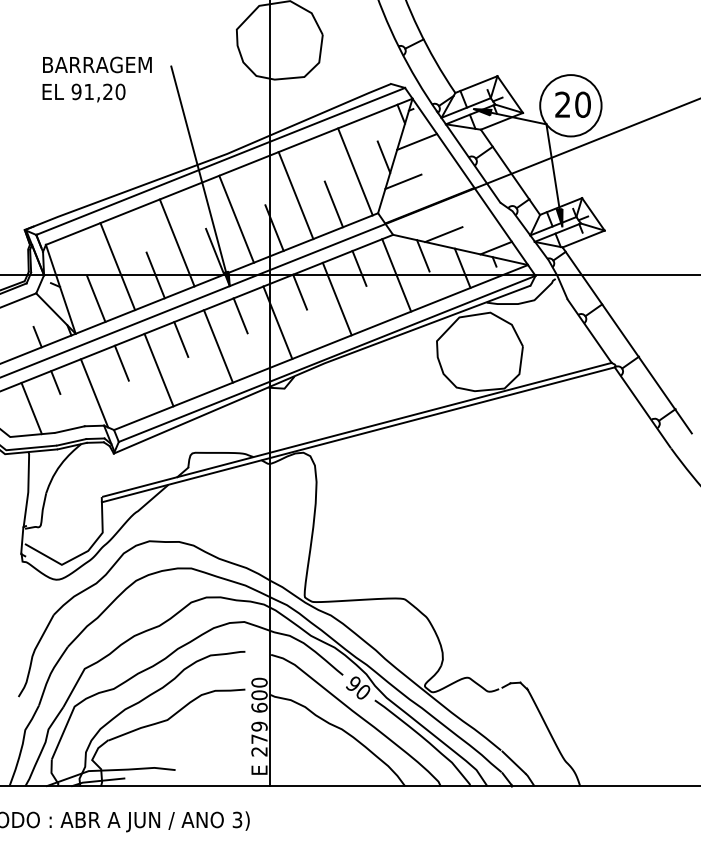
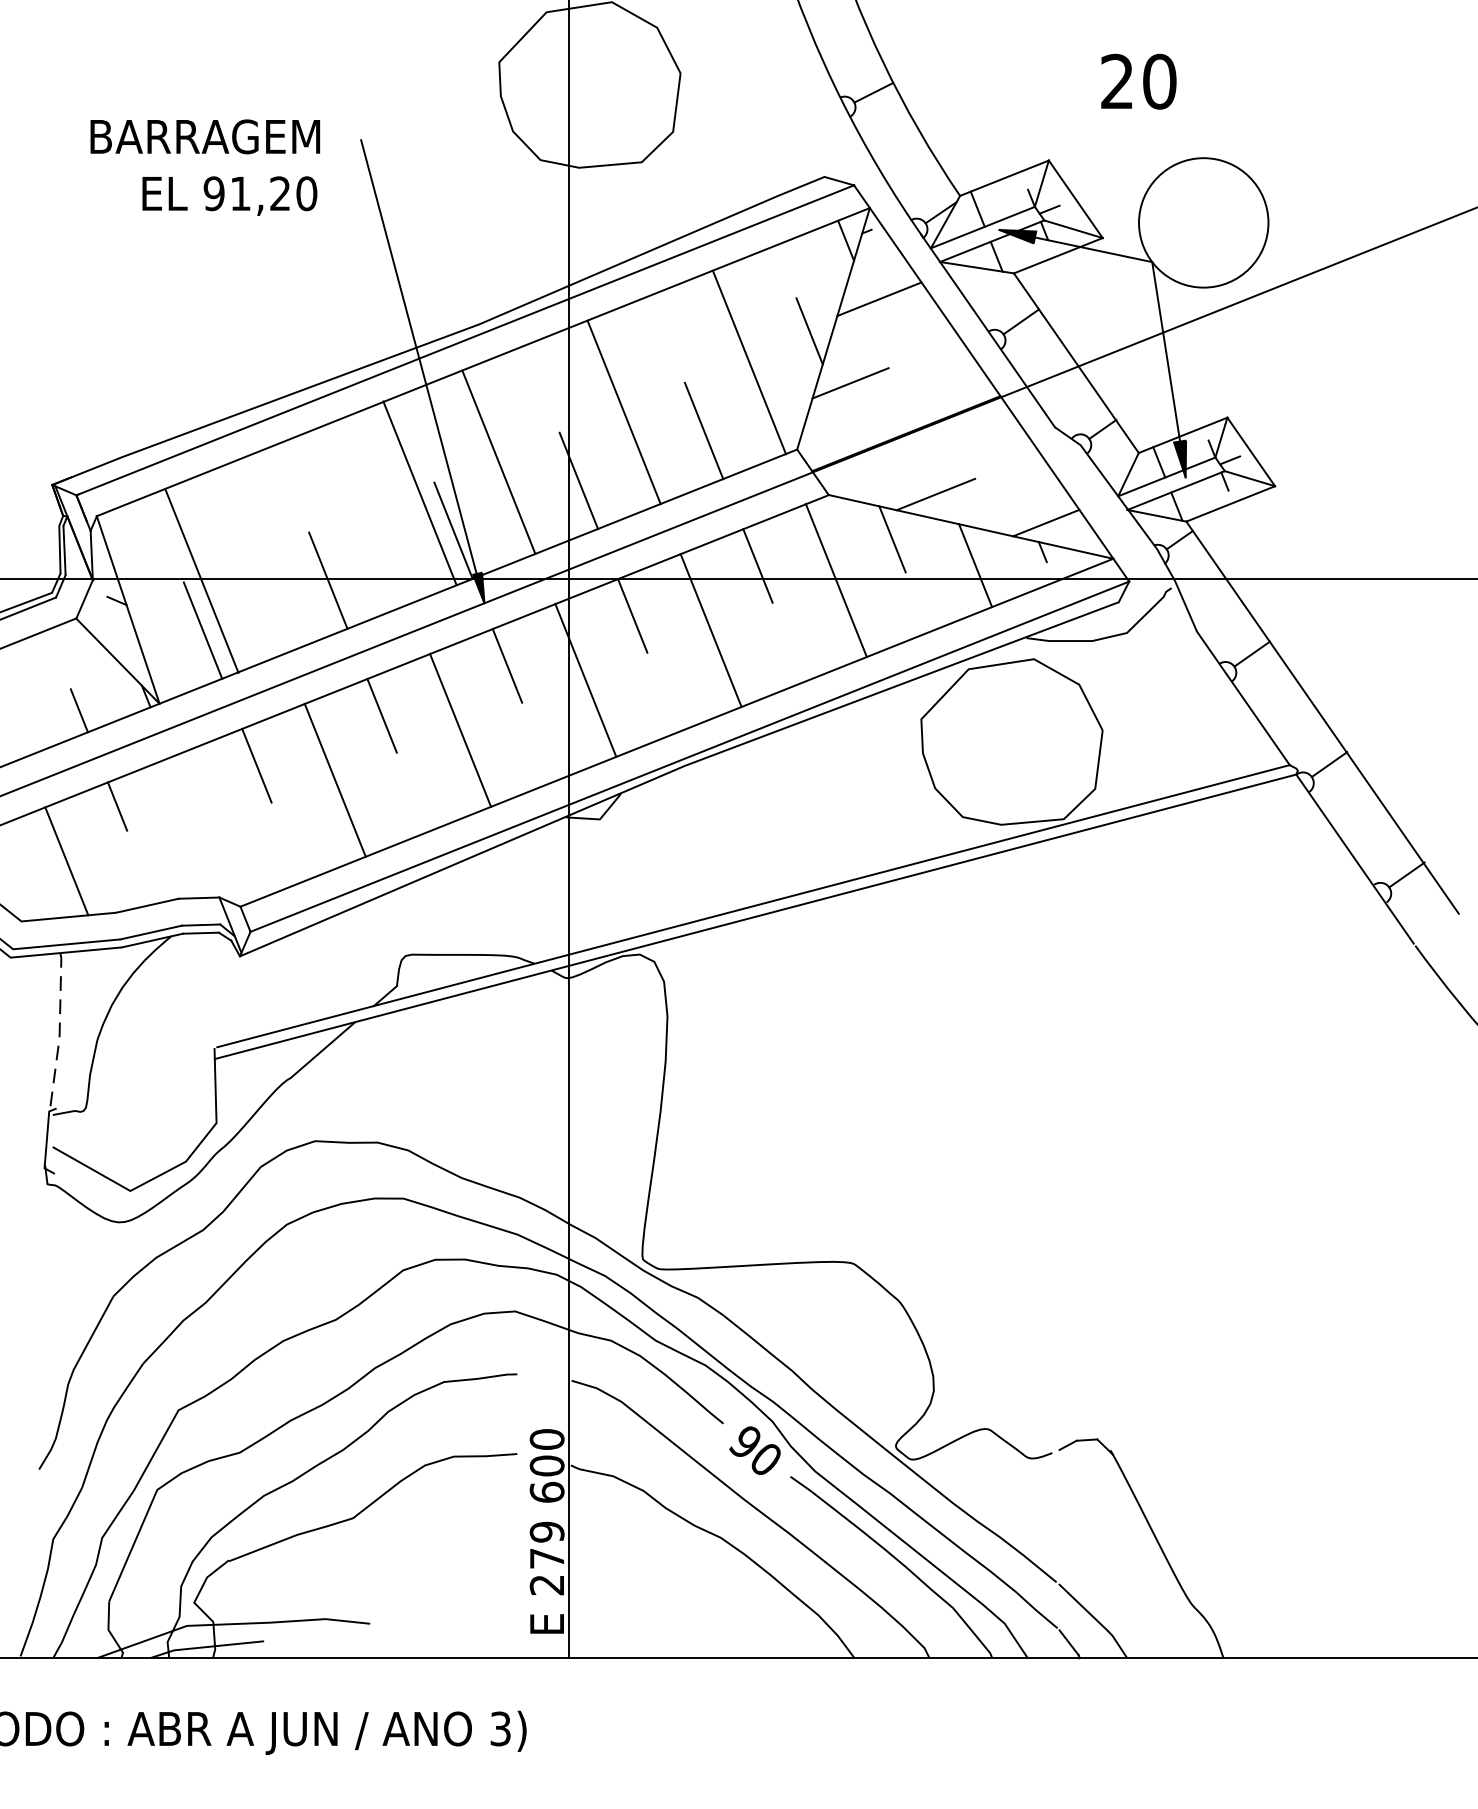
text: (83, 92) -> (228, 194), moved
text: (572, 104) -> (1137, 81), moved
line: (176, 242) -> (418, 492), moved
line: (117, 266) -> (201, 580), moved
line: (94, 393) -> (199, 829), removed
line: (28, 490) -> (59, 1034), solid -> dashed

